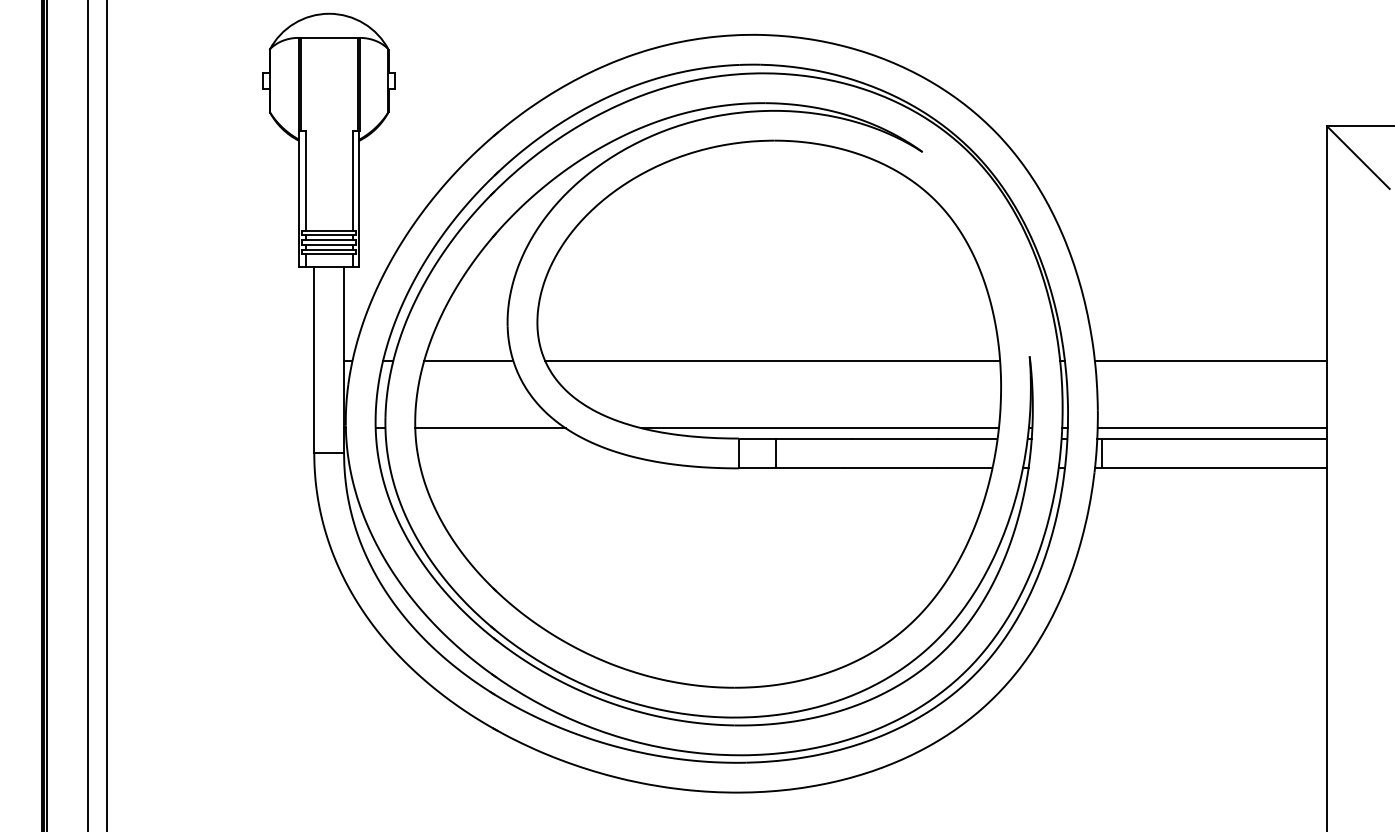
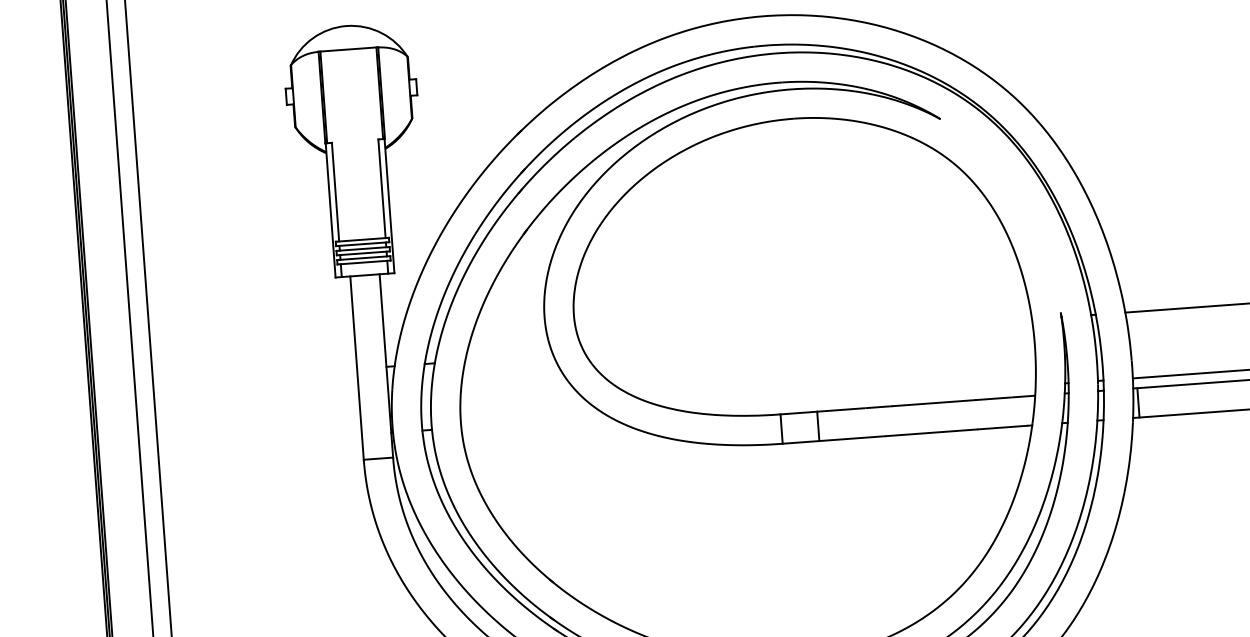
line: (468, 361) -> (508, 358), removed
line: (772, 361) -> (808, 336), removed
line: (490, 428) -> (535, 422), removed
line: (819, 428) -> (859, 398), removed

